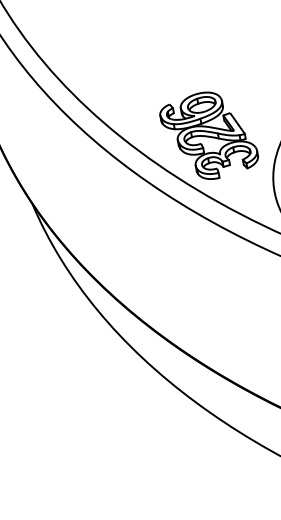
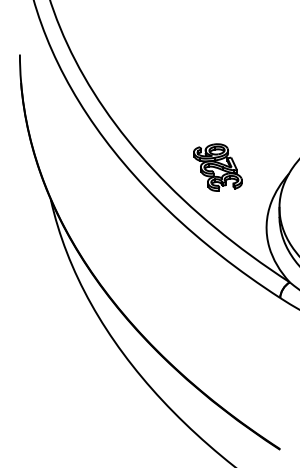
part: (208, 135) -> (217, 167), size x0.6

